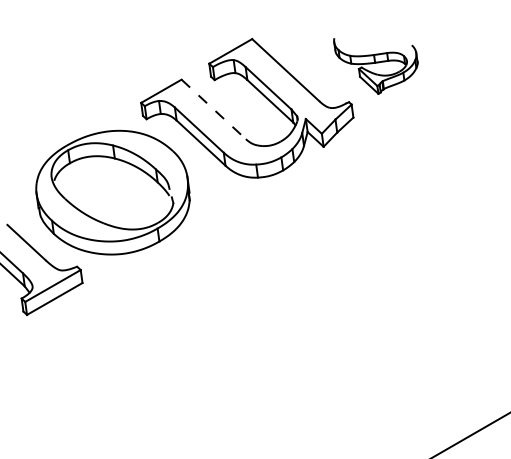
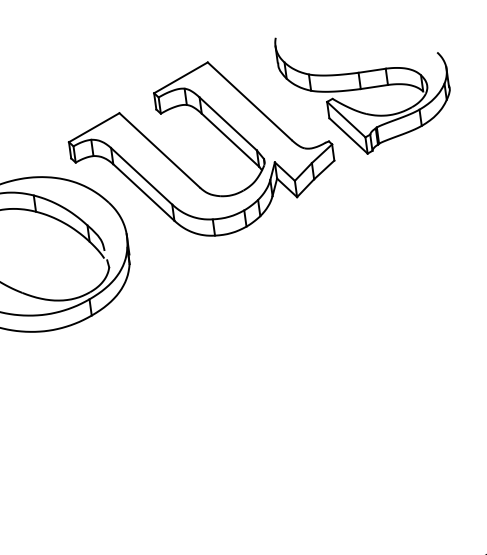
part: (375, 66) -> (361, 96), size x1.67
line: (213, 109) -> (159, 150), dashed -> solid

